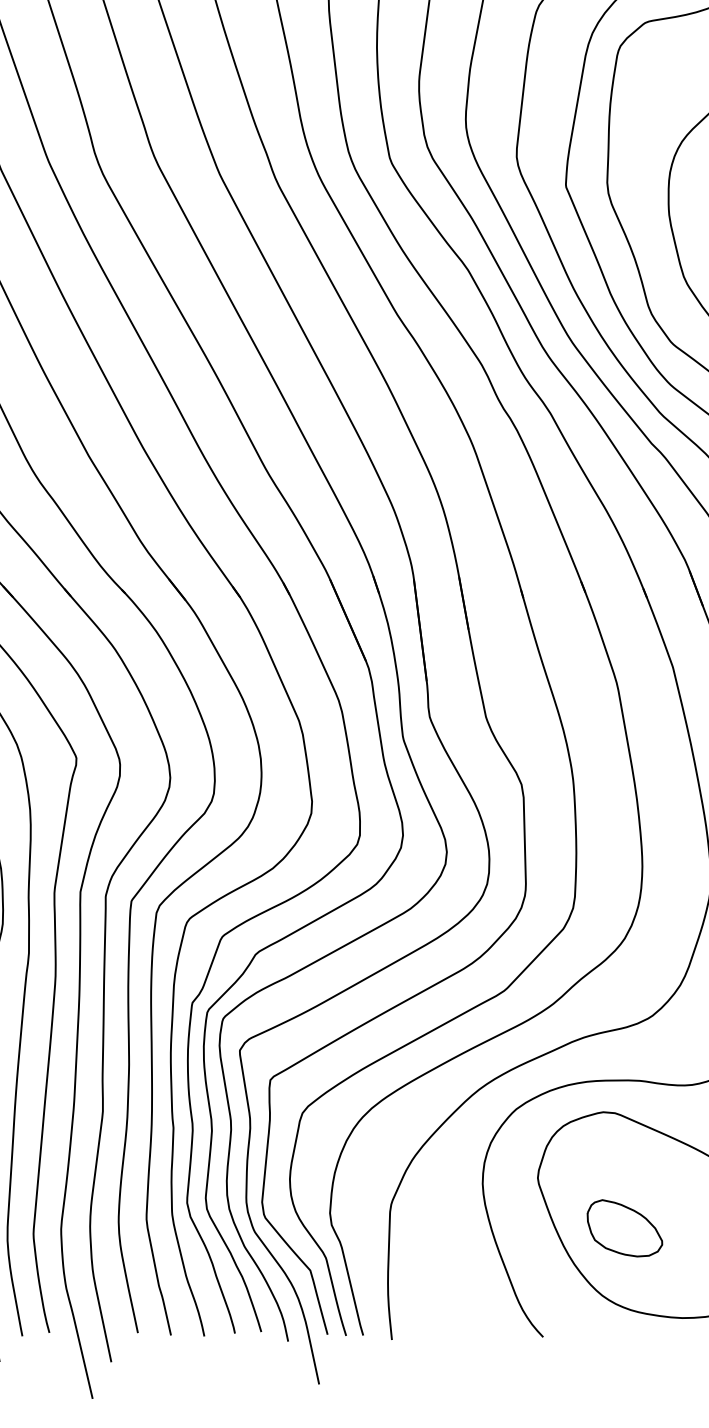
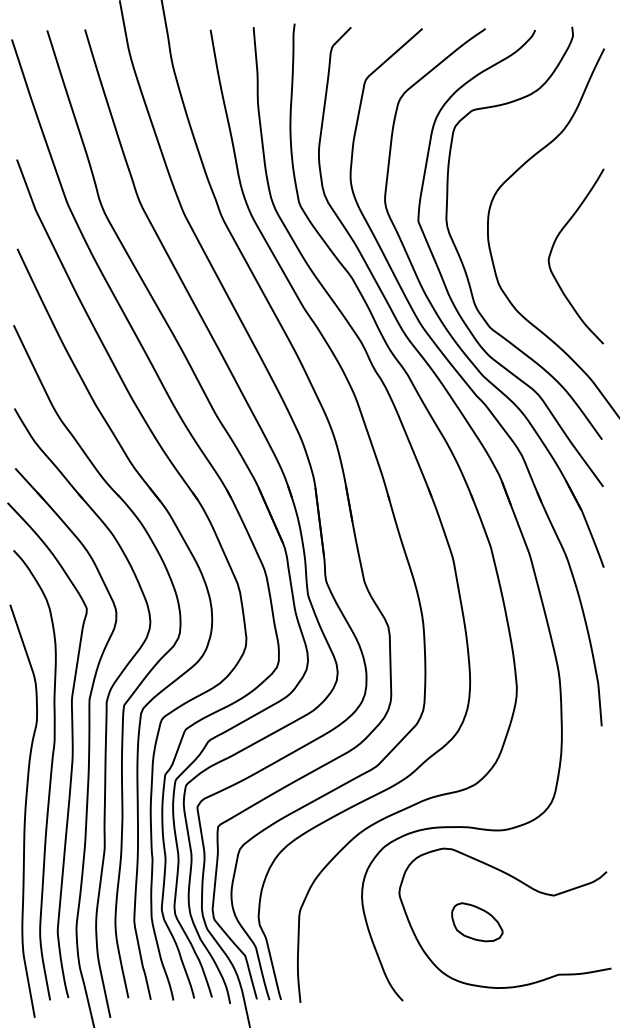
part: (625, 1228) -> (477, 922), moved

